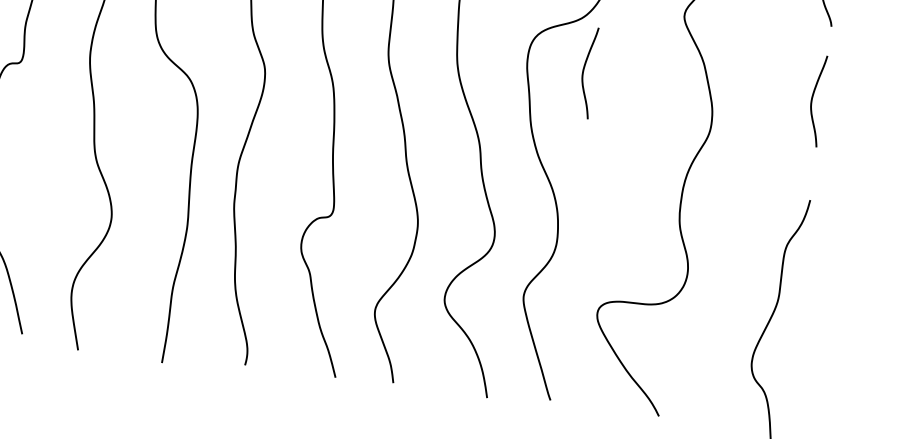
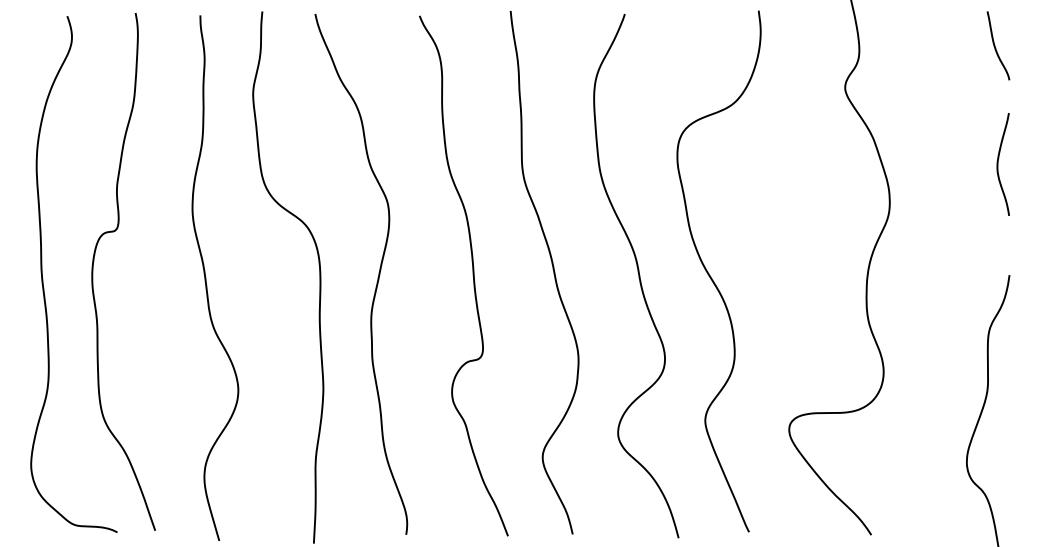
curve: (583, 72) -> (741, 164), removed

